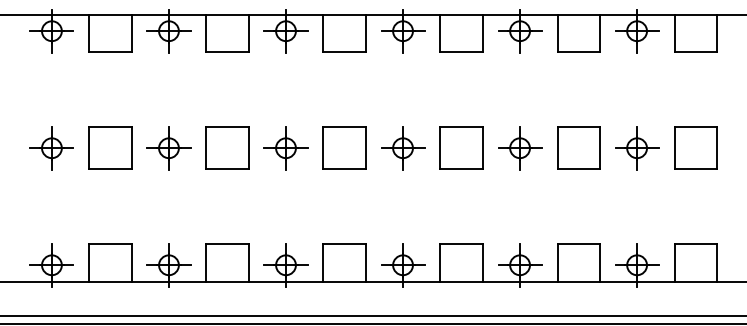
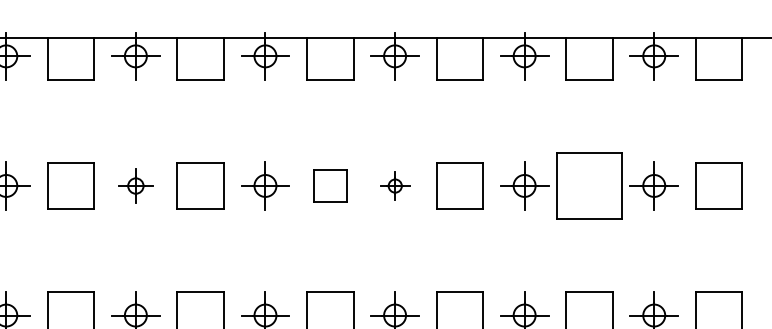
part: (344, 147) -> (330, 185), size x0.7
part: (578, 147) -> (589, 185), size x1.4
part: (168, 148) -> (135, 186), size x0.7
part: (403, 148) -> (395, 186), size x0.6

